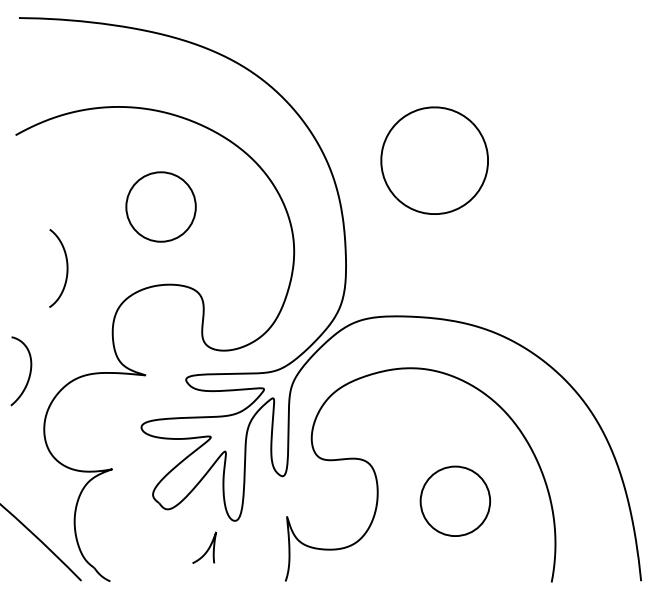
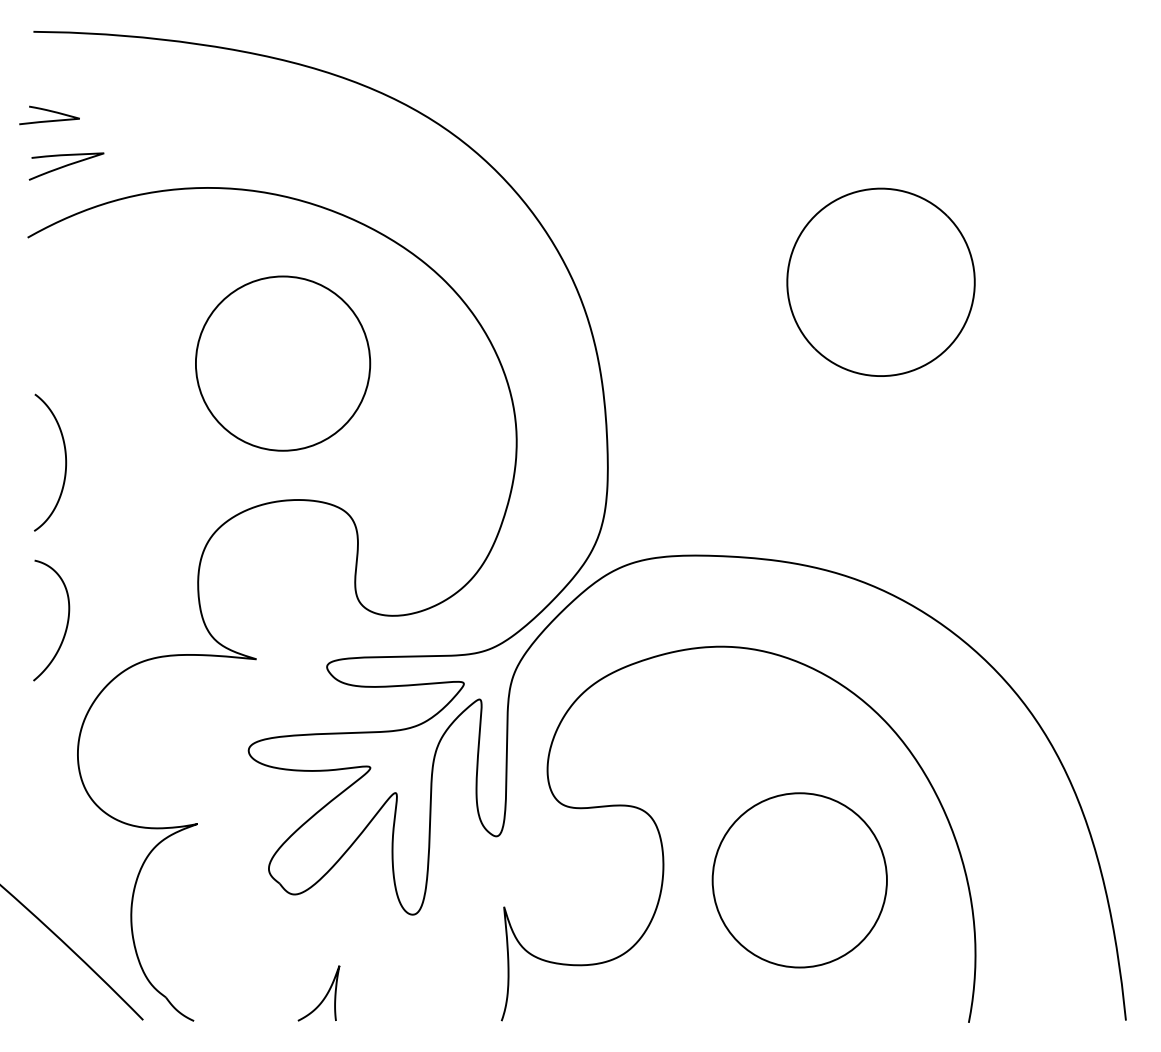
curve: (27, 63) -> (48, 111), added
curve: (37, 94) -> (66, 166), added
part: (434, 160) -> (880, 281), moved
circle: (160, 206) -> (282, 362), size x1.43
curve: (66, 268) -> (64, 462), moved
curve: (29, 371) -> (66, 620), moved
circle: (455, 500) -> (799, 878), size x1.43
curve: (207, 548) -> (324, 994), moved

